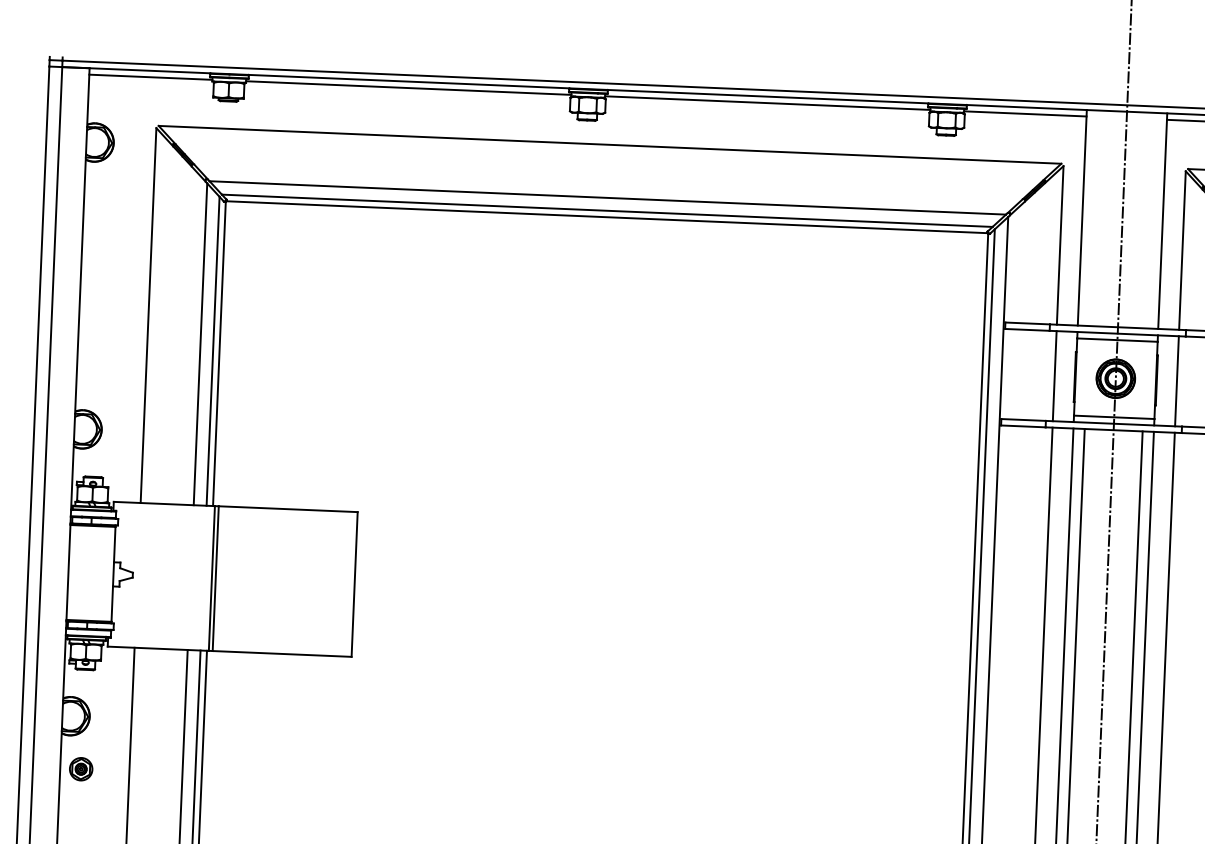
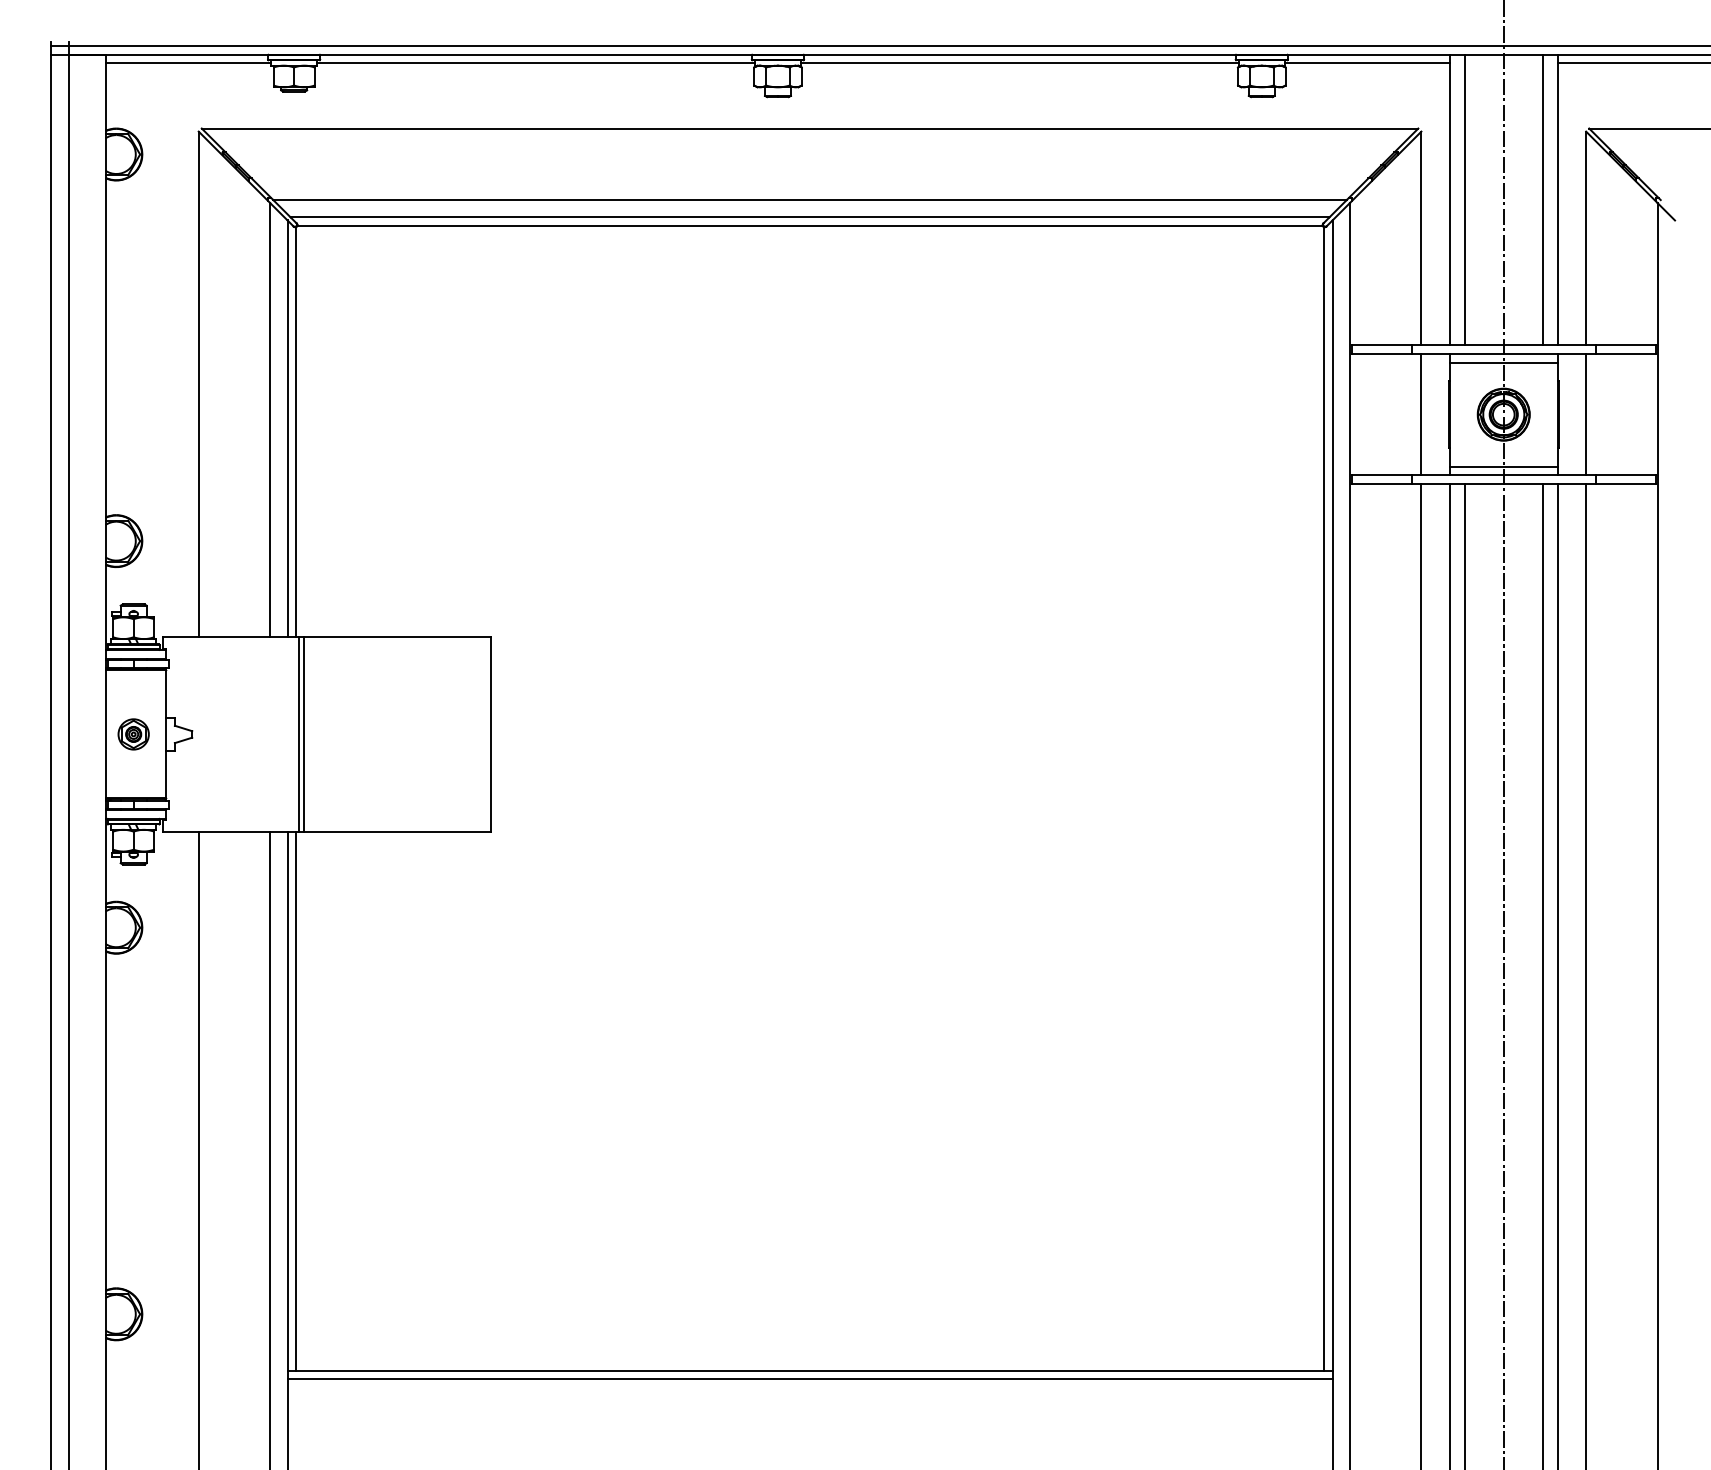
line: (1093, 217) -> (1464, 199), added
line: (1151, 220) -> (1542, 199), added
part: (81, 769) -> (133, 734), moved

